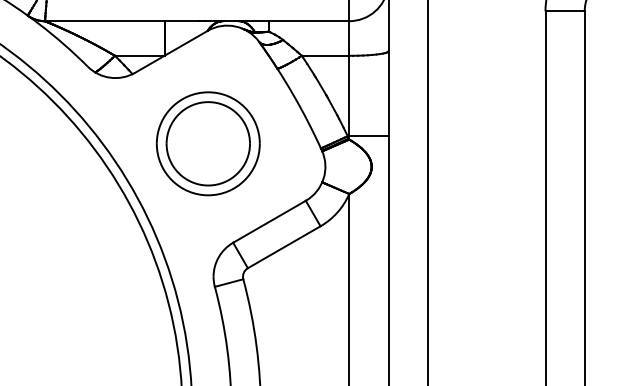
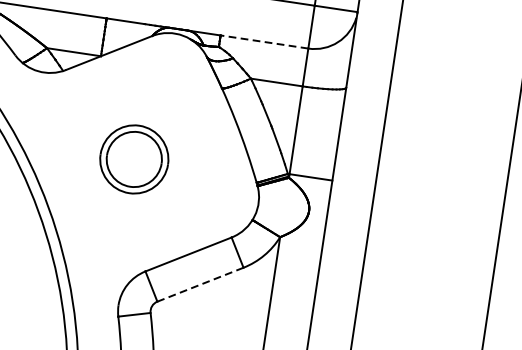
line: (308, 21) -> (263, 42), solid -> dashed
part: (207, 143) -> (133, 158), size x0.6
line: (284, 247) -> (200, 285), solid -> dashed

